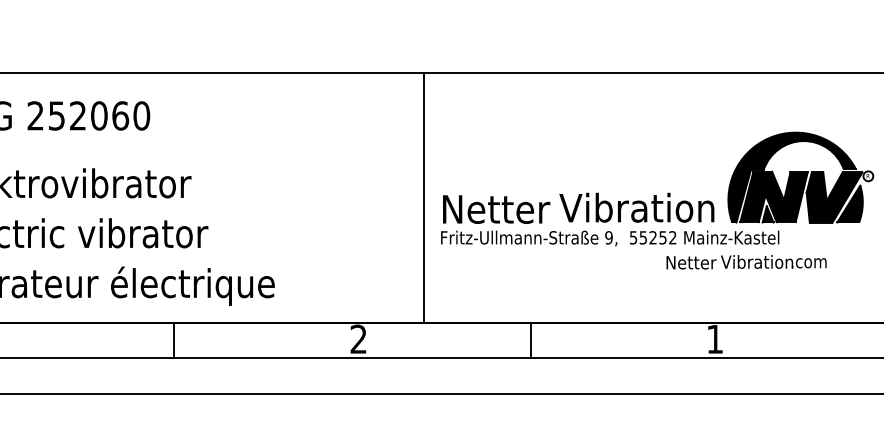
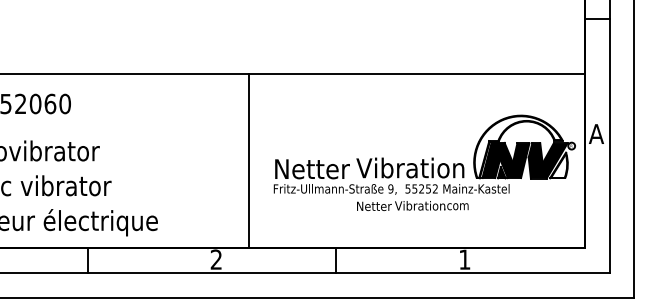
fill: (790, 176) -> (517, 146), removed
line: (423, 198) -> (248, 161), moved
fill: (850, 204) -> (559, 165), removed
text: (746, 261) -> (412, 205), moved

